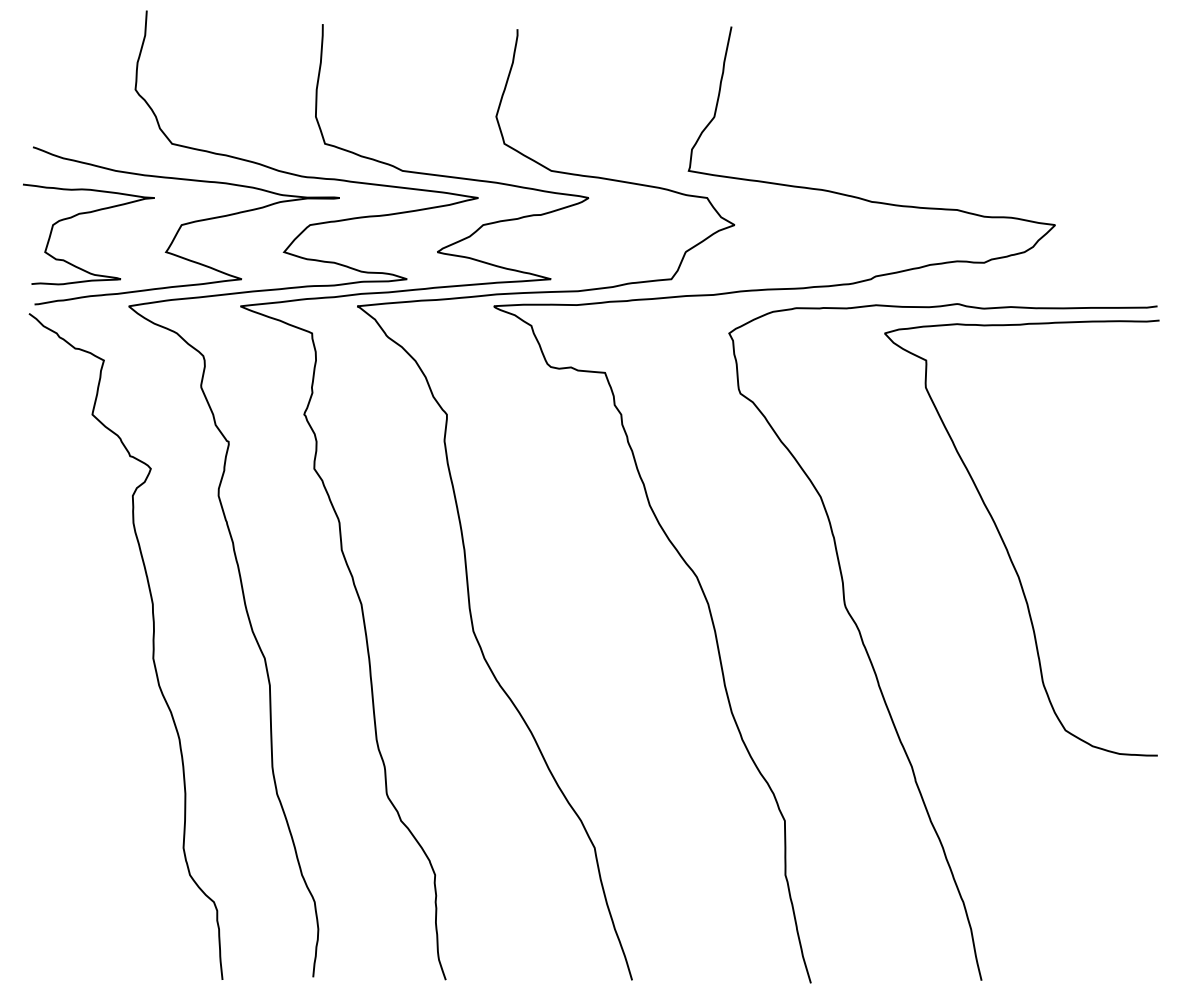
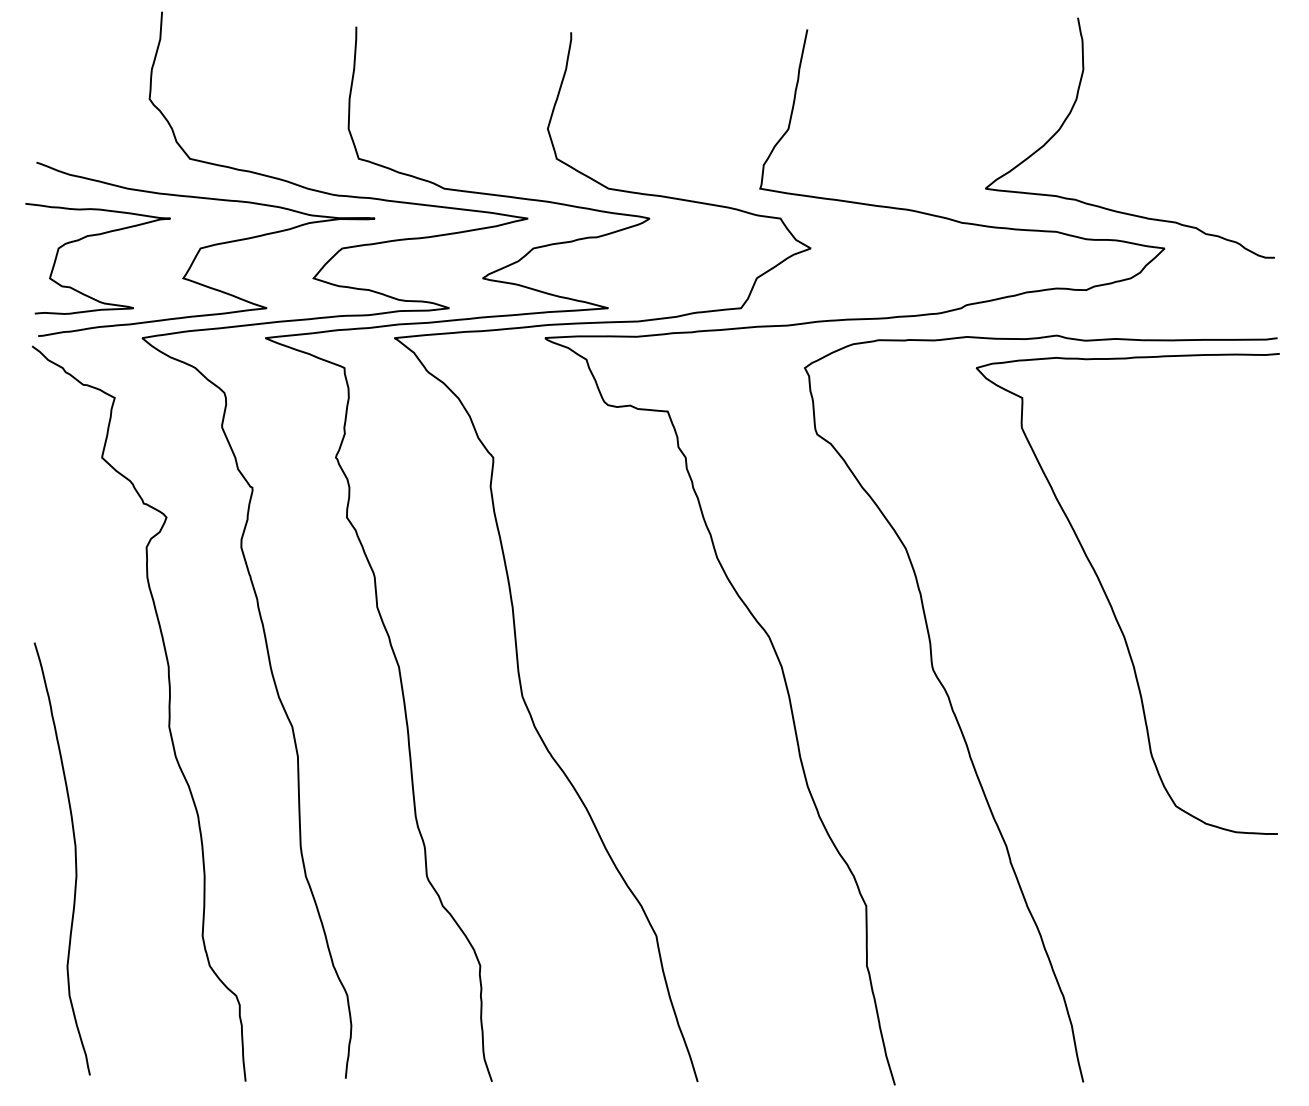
curve: (972, 98) -> (1073, 108), added
curve: (67, 775) -> (74, 855), added

